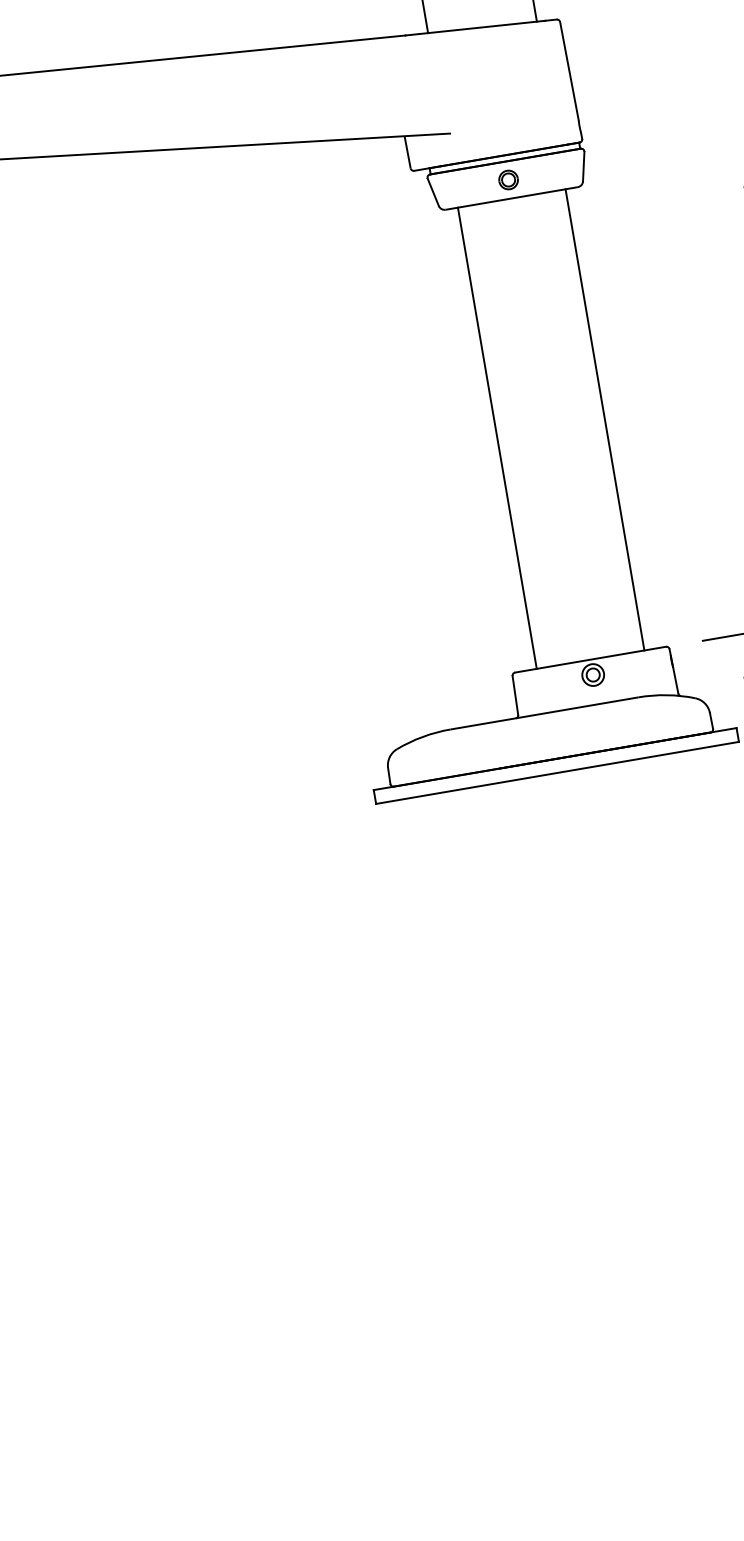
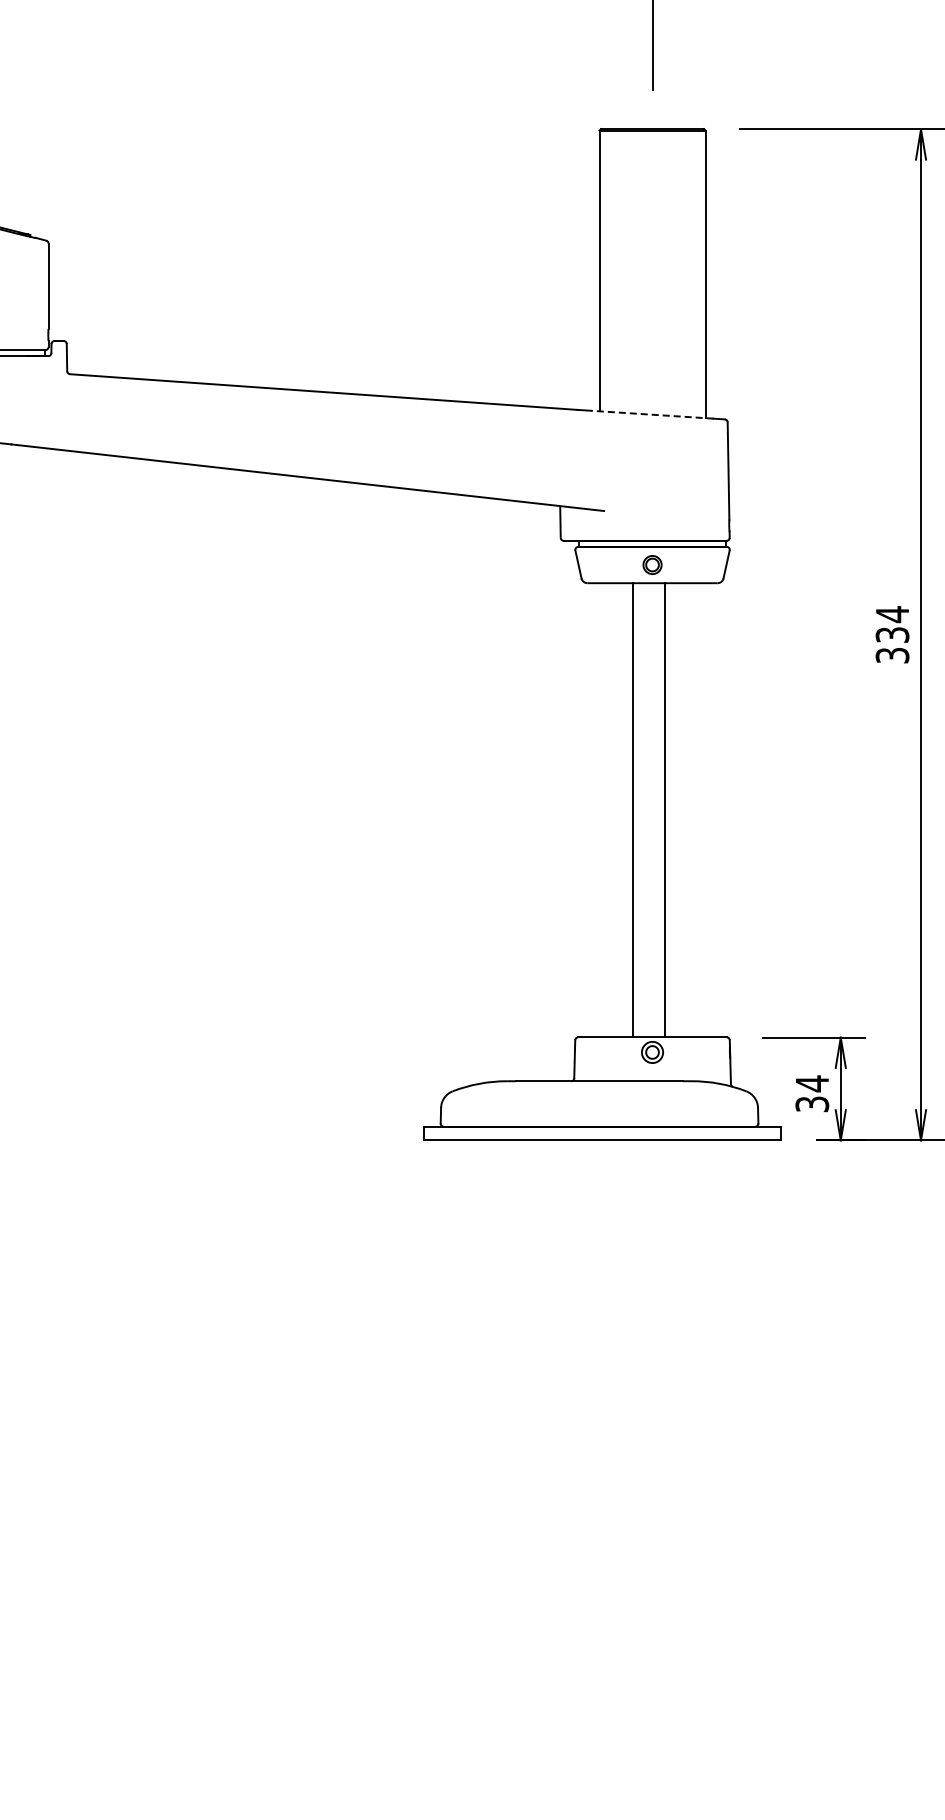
line: (481, 27) -> (651, 414), solid -> dashed
line: (604, 420) -> (664, 810), moved
line: (497, 438) -> (632, 810), moved

